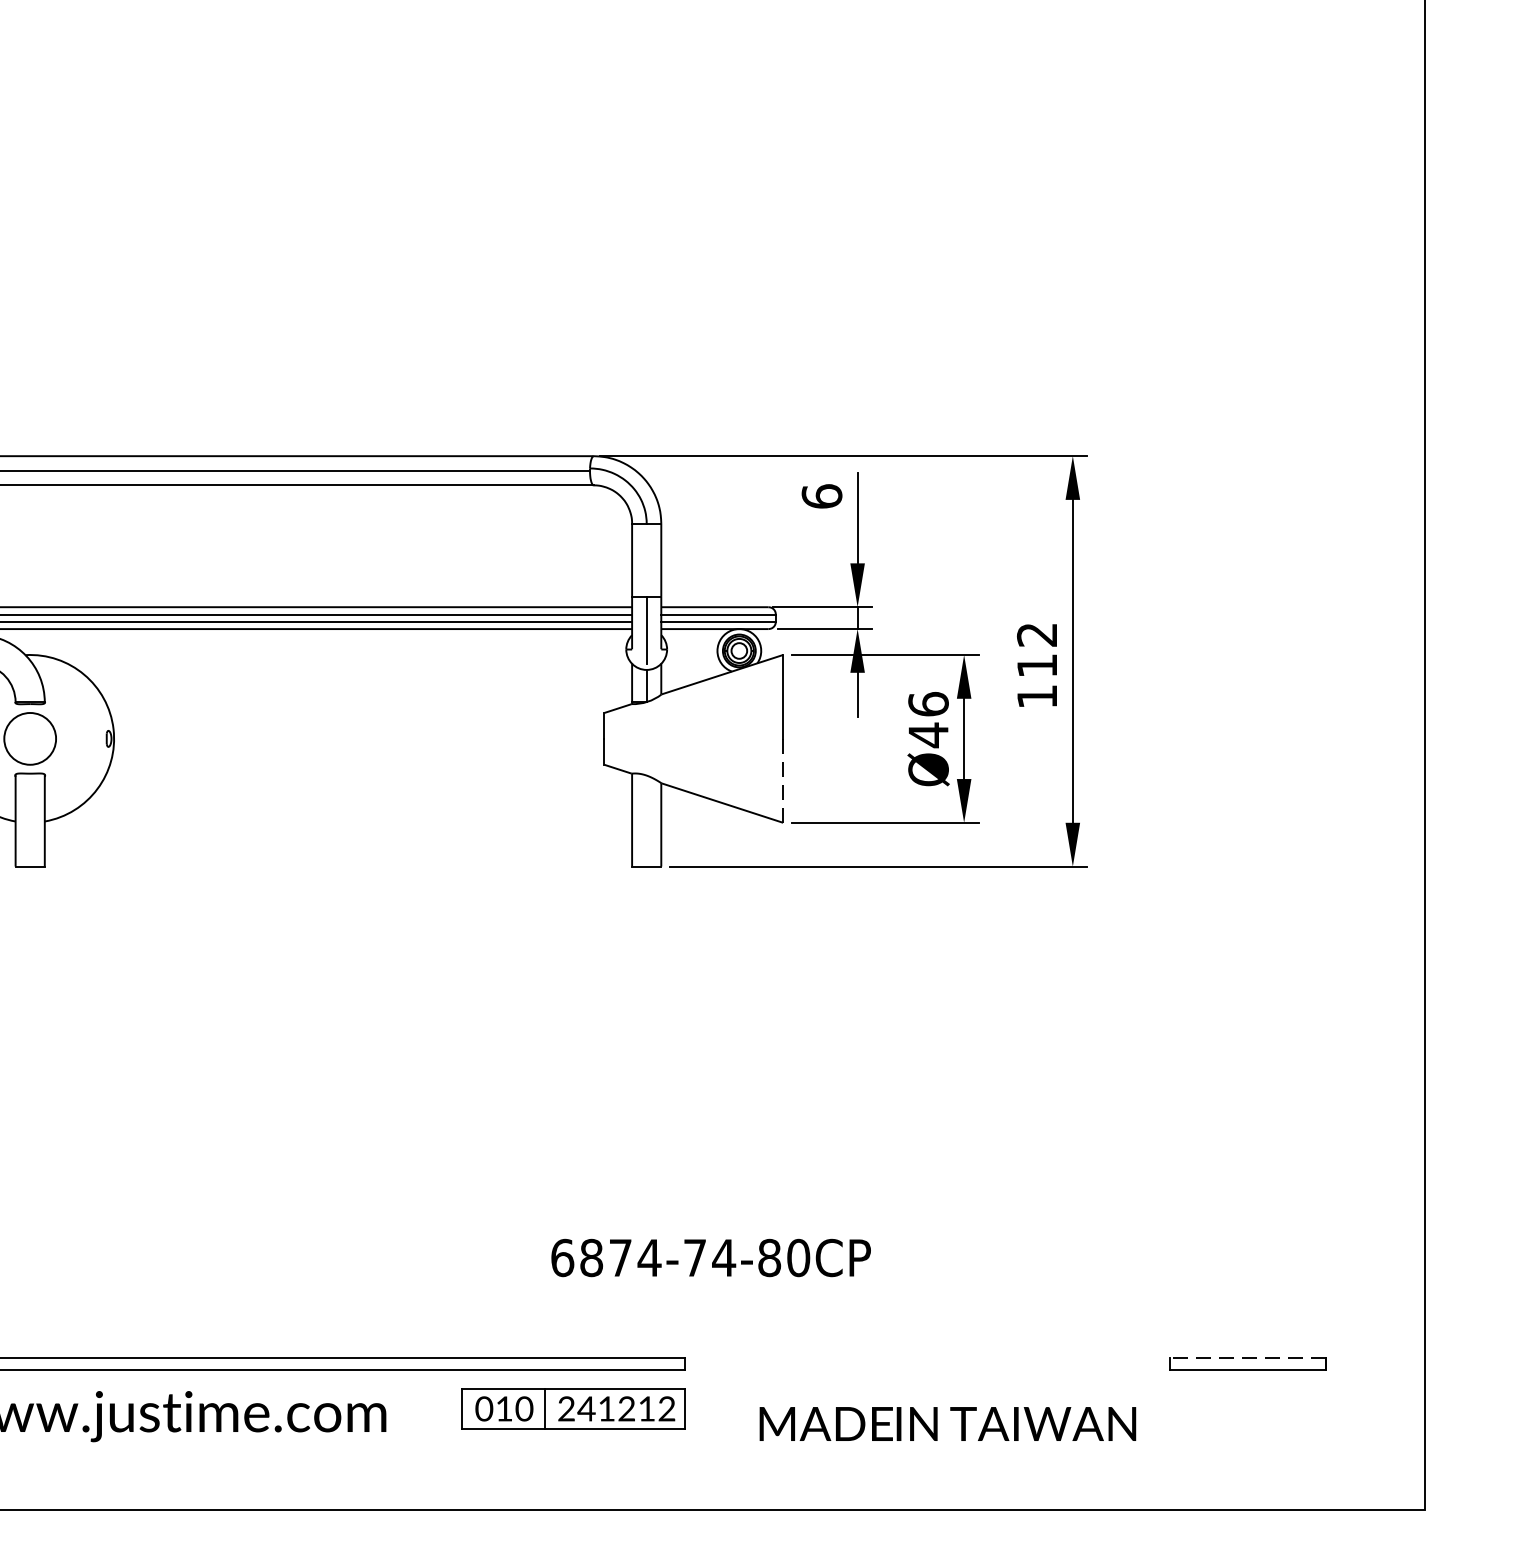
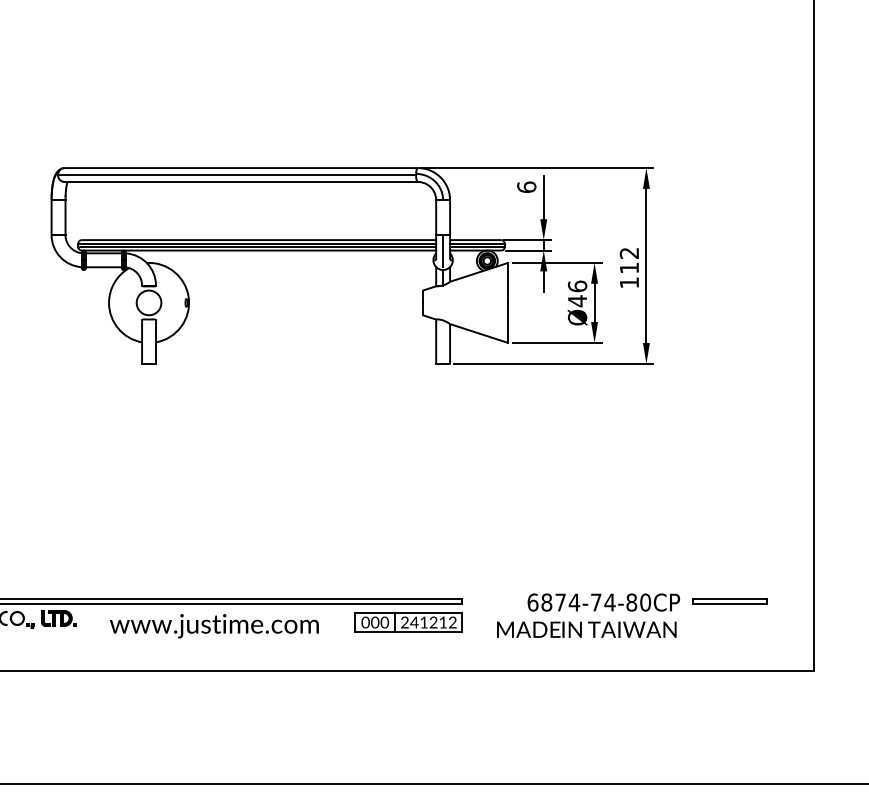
line: (783, 782) -> (508, 323), dashed -> solid
text: (710, 1257) -> (603, 602), moved
line: (1247, 1358) -> (729, 598), dashed -> solid
text: (504, 1408) -> (375, 622), 010 -> 000

